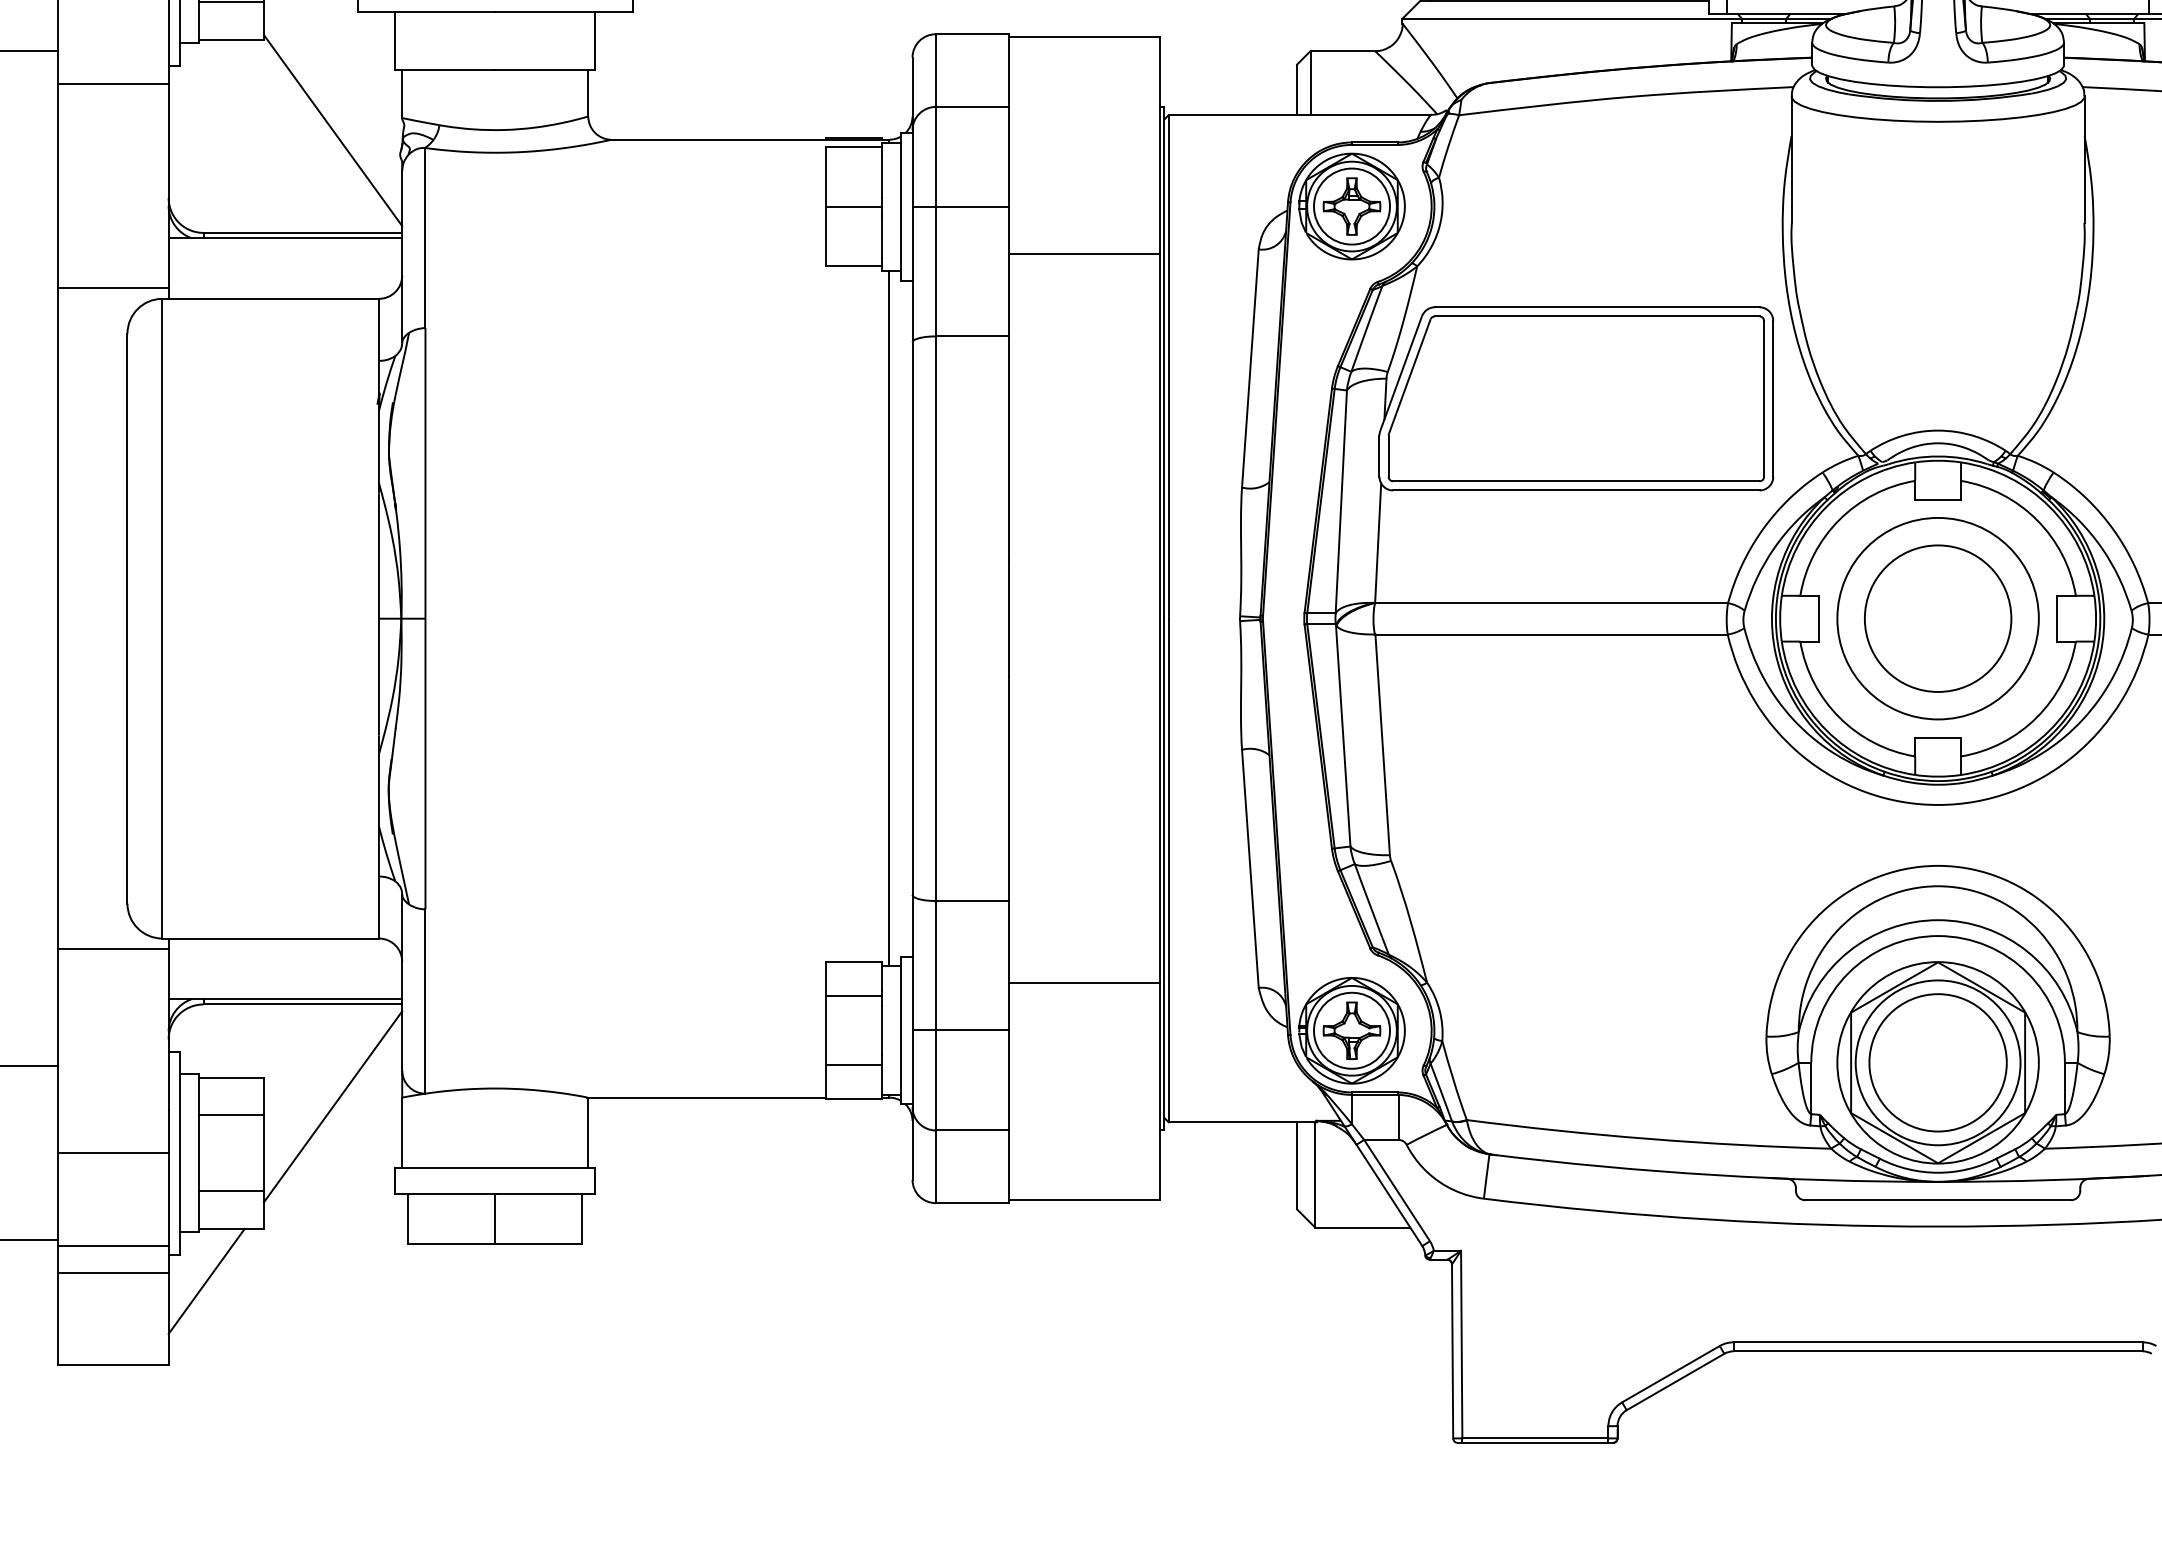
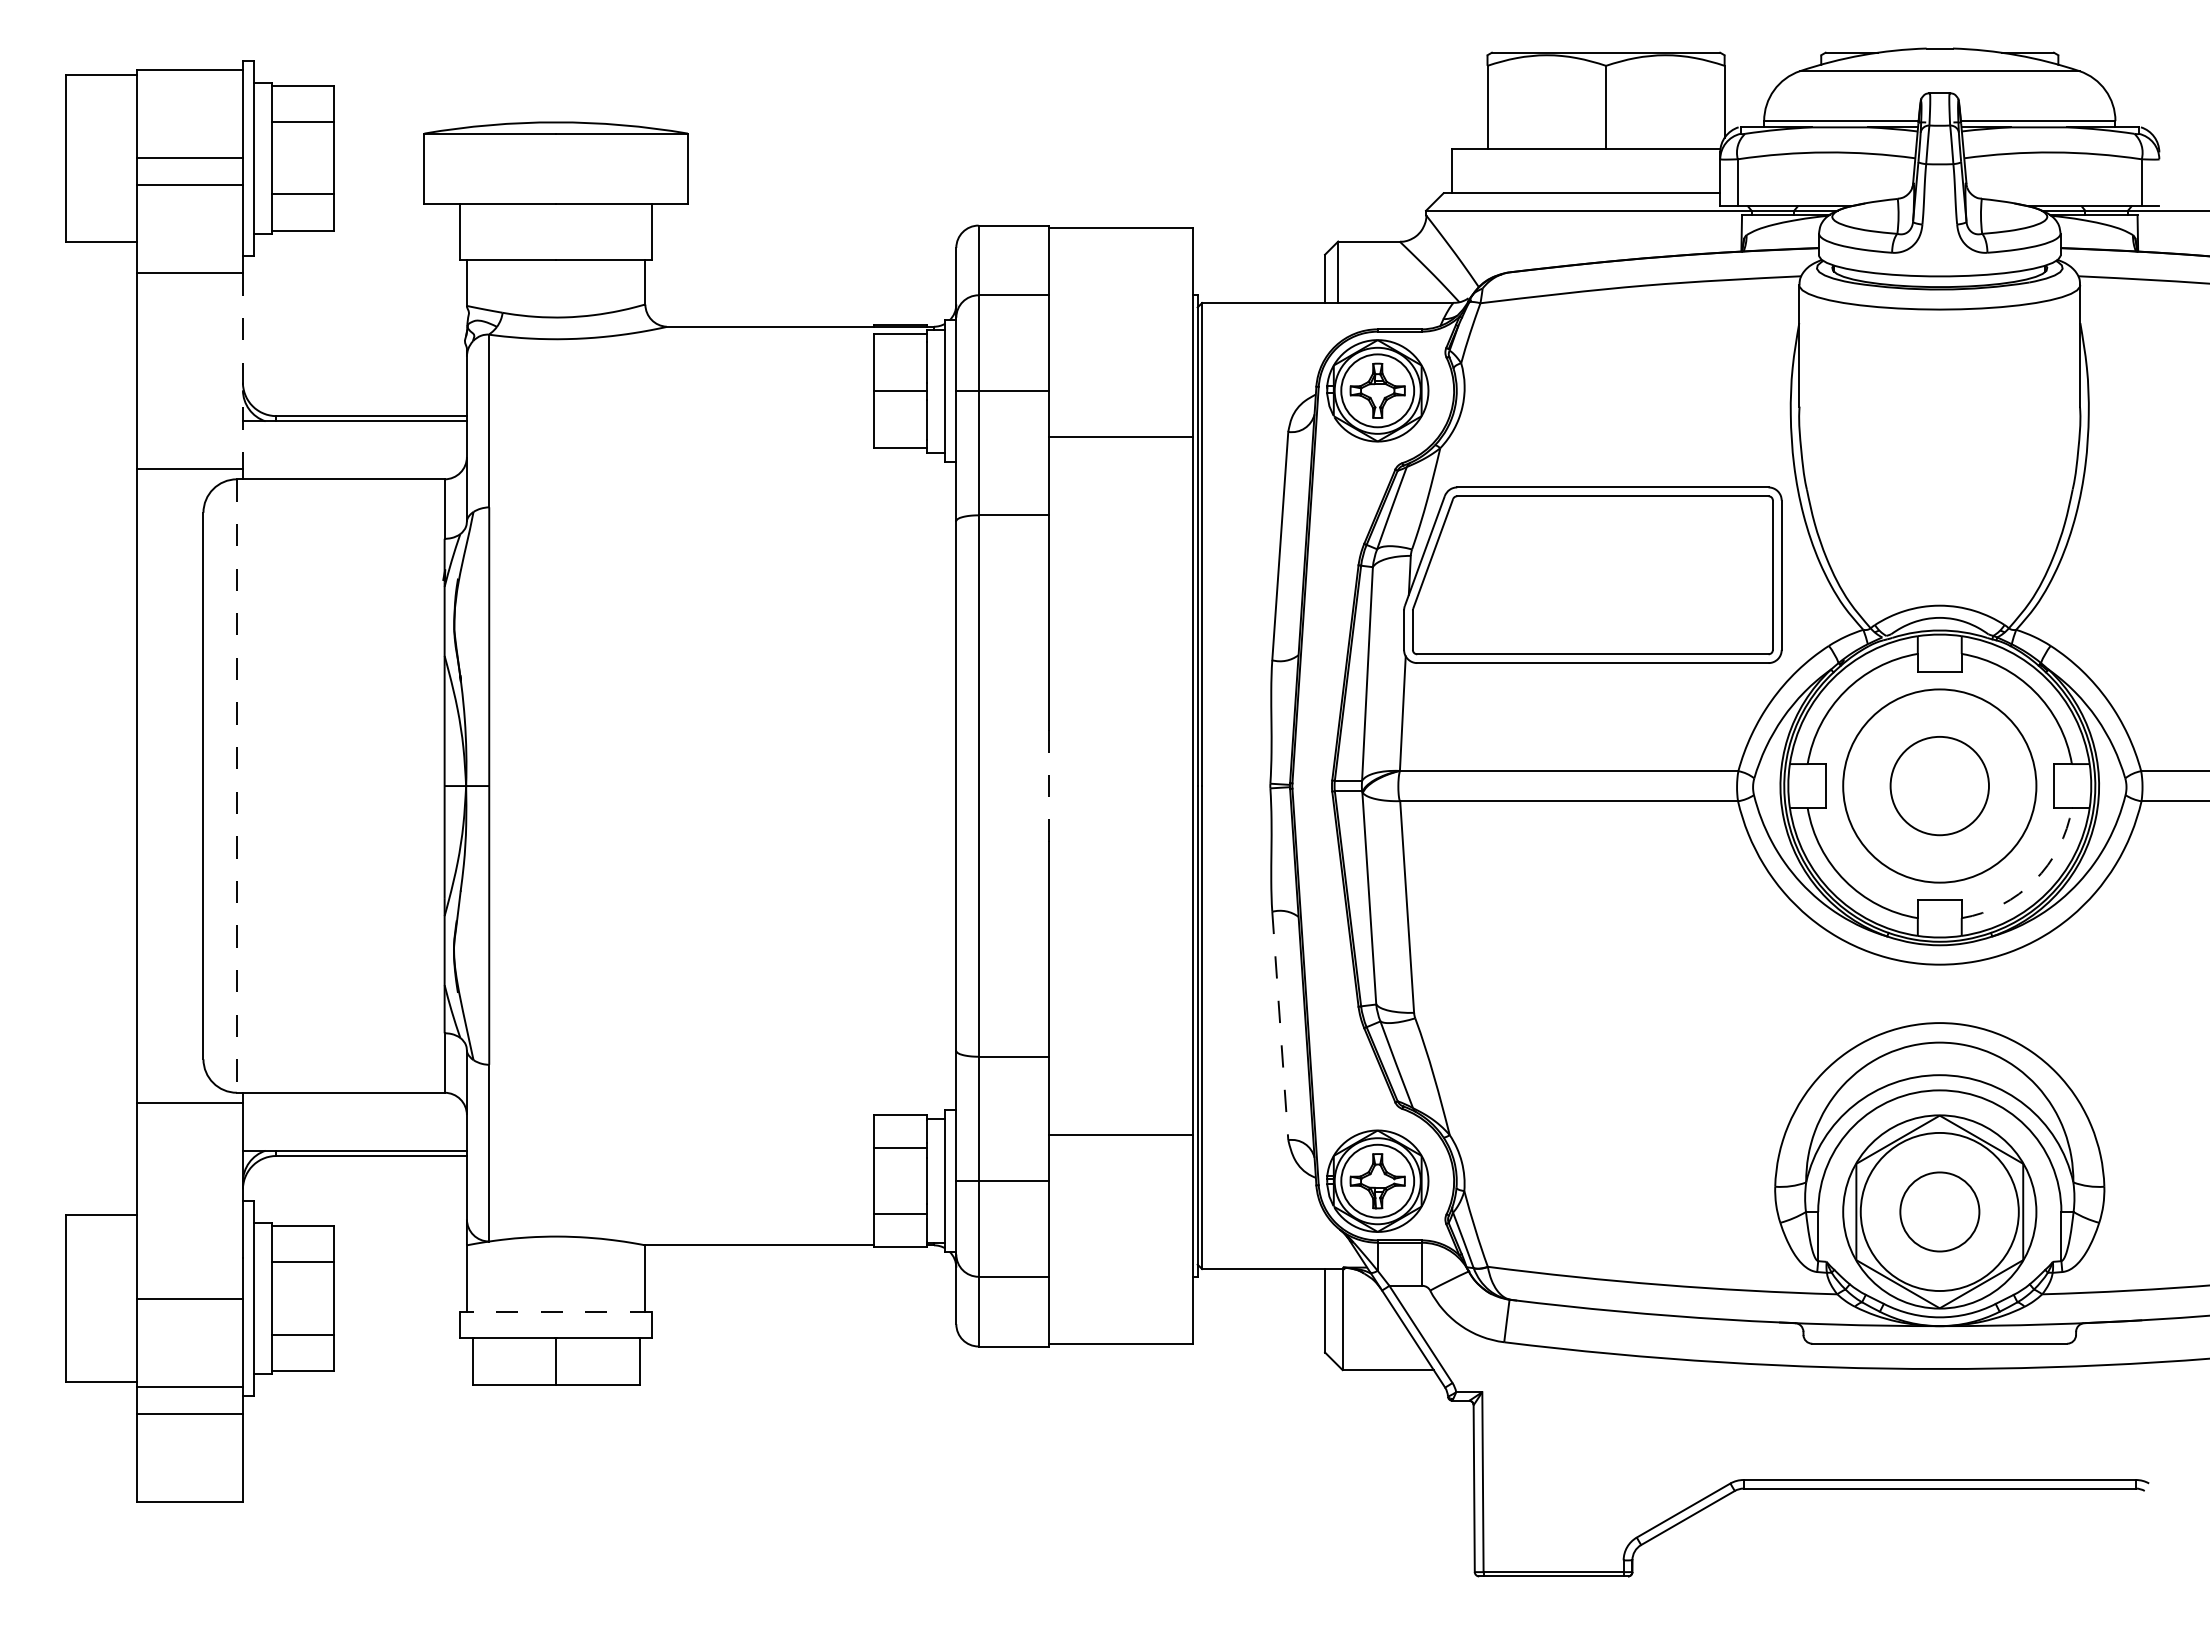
line: (332, 130) -> (400, 317), removed
line: (168, 186) -> (242, 371), solid -> dashed
line: (889, 618) -> (934, 785), removed
circle: (1937, 618) -> (1939, 785), size x0.7
line: (161, 619) -> (236, 786), solid -> dashed
line: (1008, 619) -> (1048, 786), solid -> dashed
arc: (2036, 717) -> (2034, 880), solid -> dashed
line: (1250, 869) -> (1280, 1026), solid -> dashed
circle: (1937, 1062) -> (1939, 1211), size x0.6
line: (332, 1106) -> (400, 1253), removed
line: (495, 1167) -> (556, 1312), solid -> dashed
line: (205, 1281) -> (278, 1421), removed

